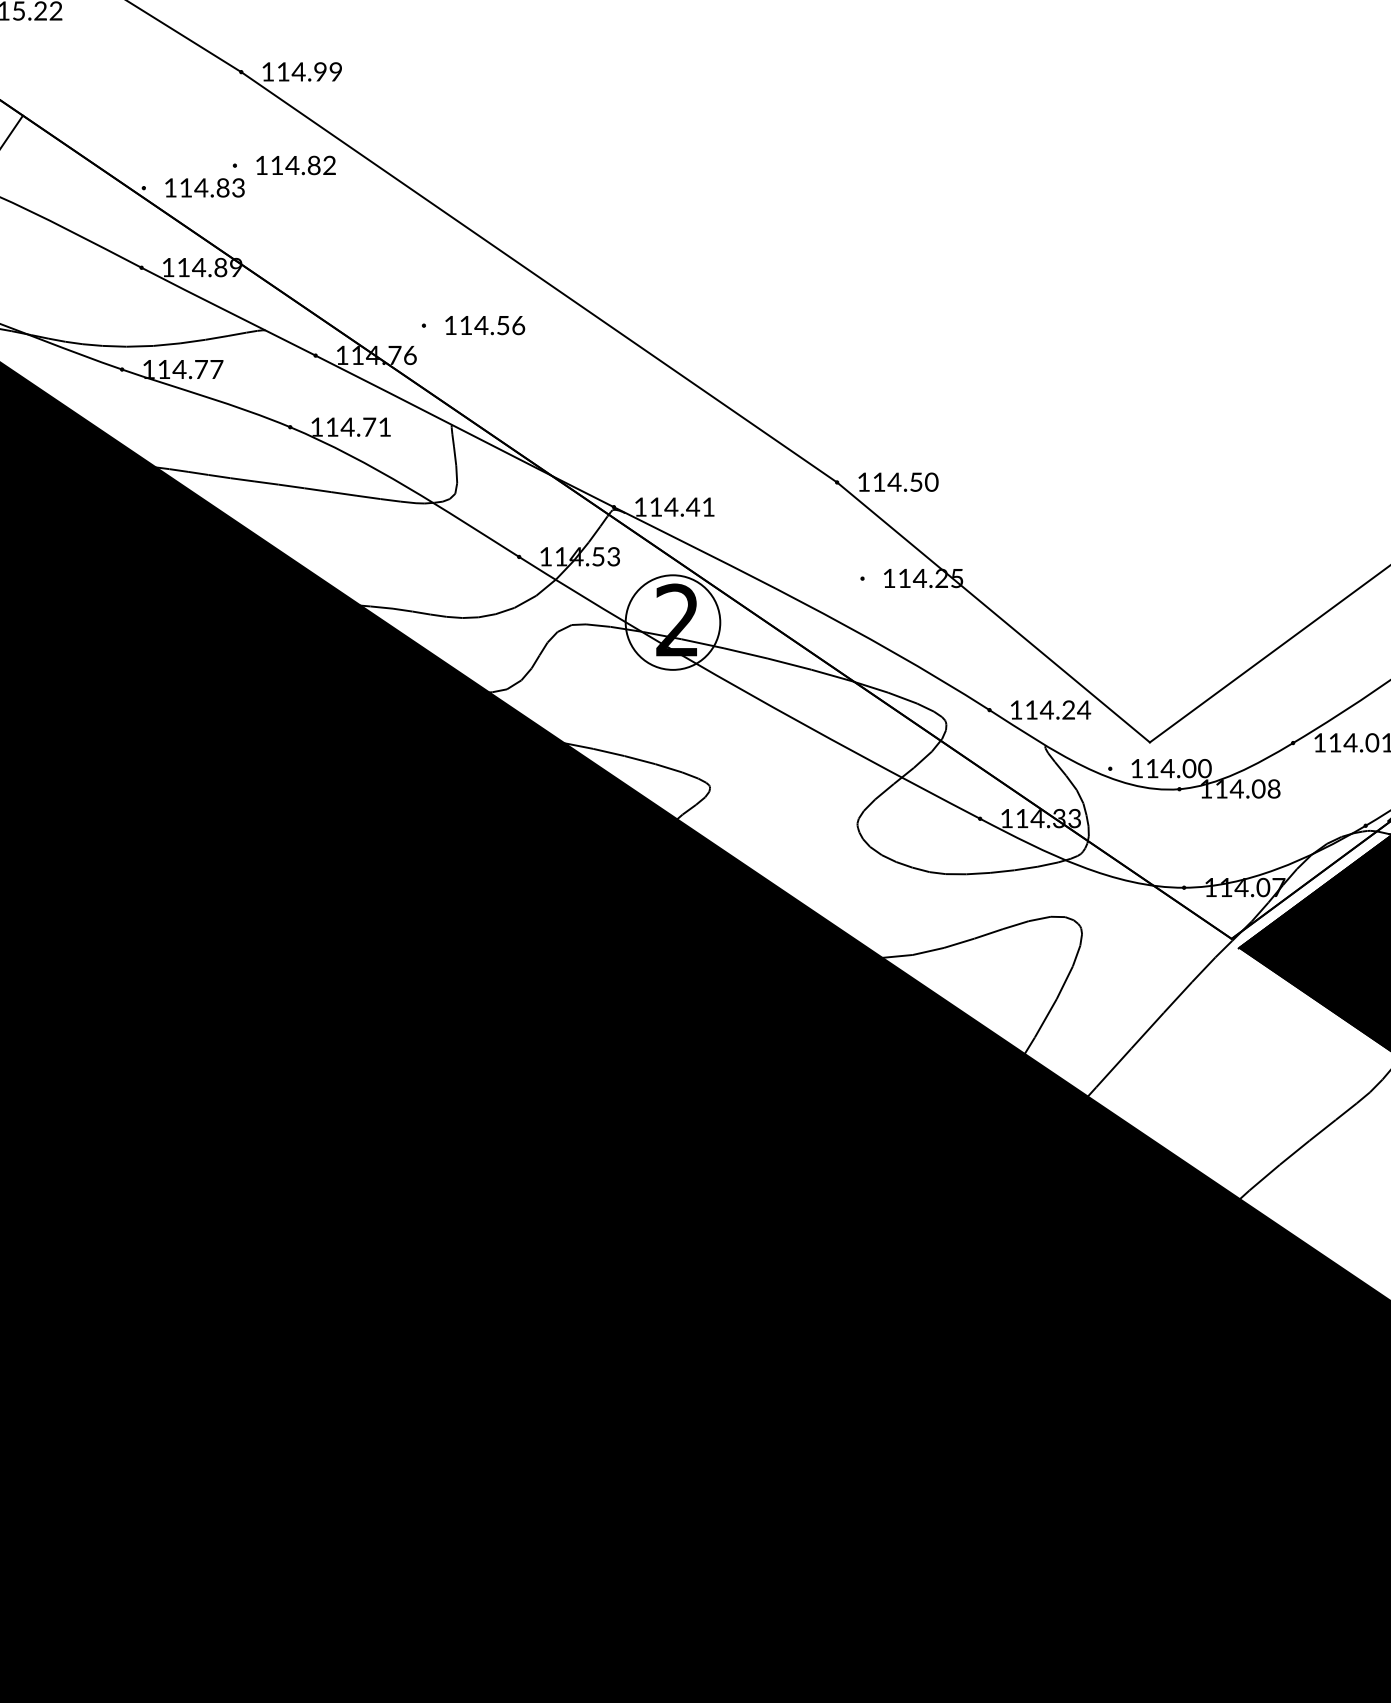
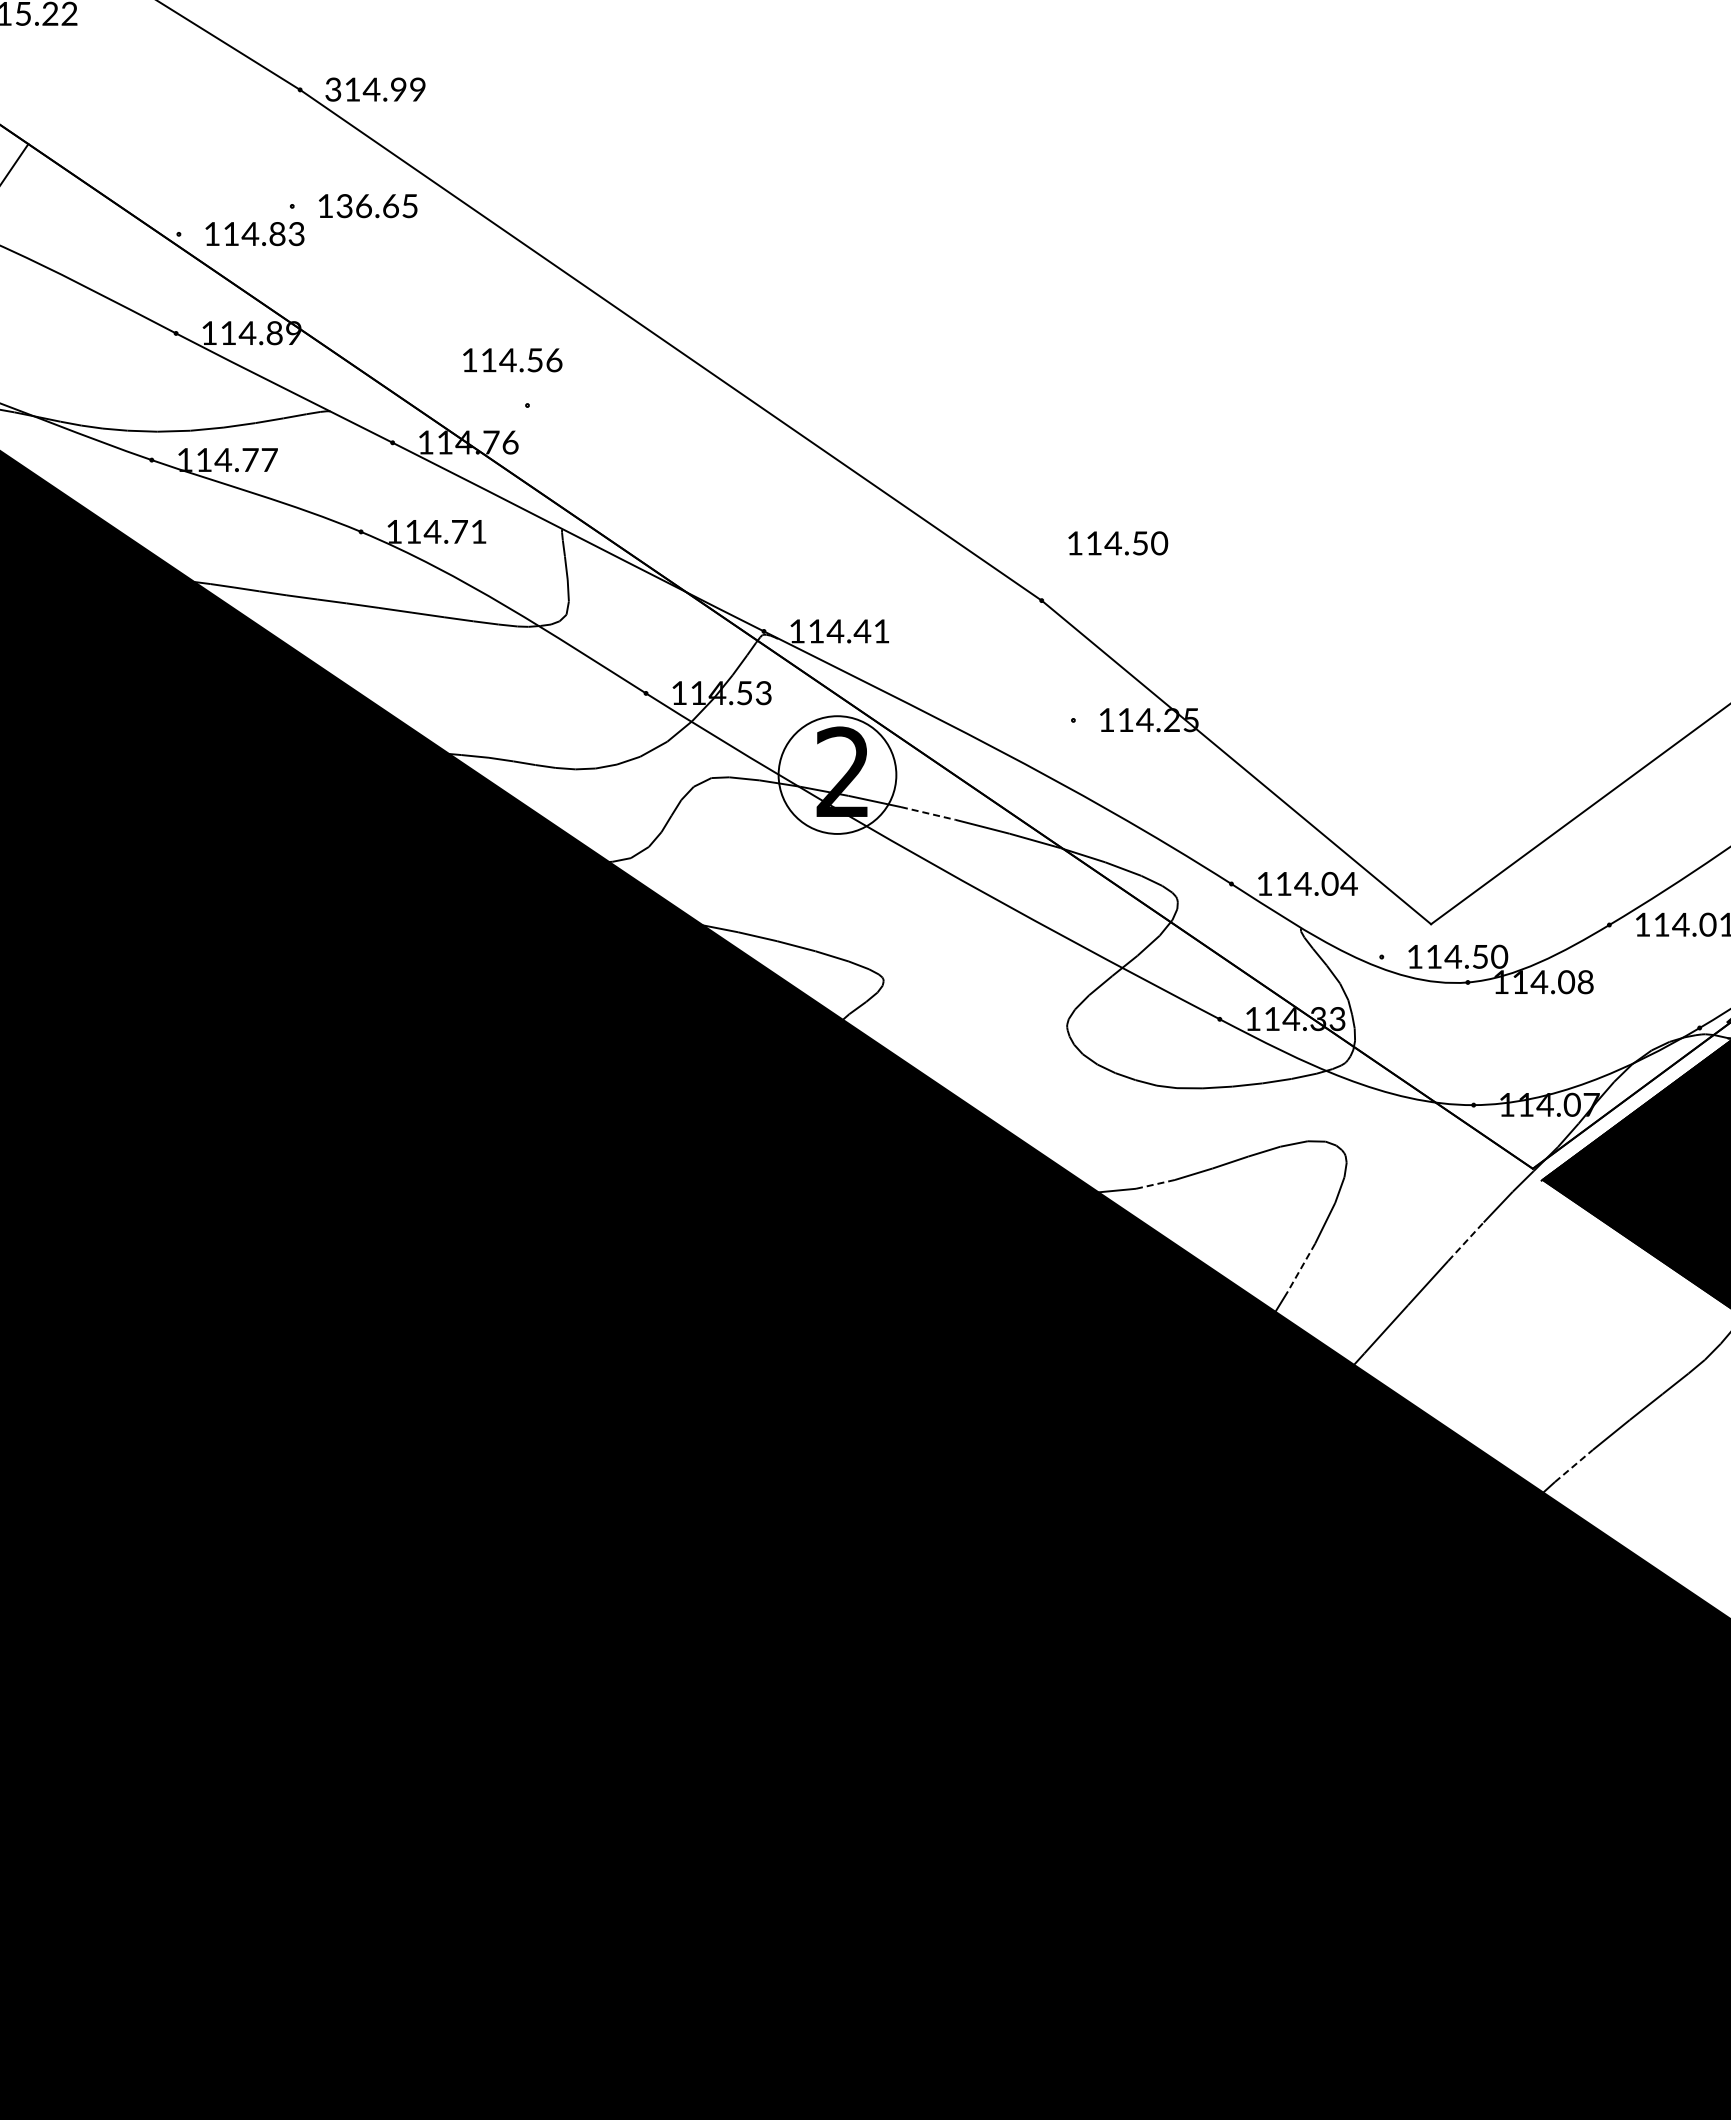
text: (268, 71) -> (333, 89), 114.99 -> 314.99
text: (302, 165) -> (376, 206), 114.82 -> 136.65
text: (485, 325) -> (512, 360), moved
text: (898, 482) -> (1118, 543), moved
line: (746, 653) -> (928, 813), solid -> dashed
text: (1068, 709) -> (1329, 883), 114.24 -> 114.04
text: (1188, 768) -> (1479, 956), 114.00 -> 114.50
line: (928, 951) -> (1155, 1184), solid -> dashed
line: (1178, 997) -> (1466, 1241), solid -> dashed
line: (1045, 1018) -> (1301, 1267), solid -> dashed
line: (1264, 1178) -> (1573, 1466), solid -> dashed

